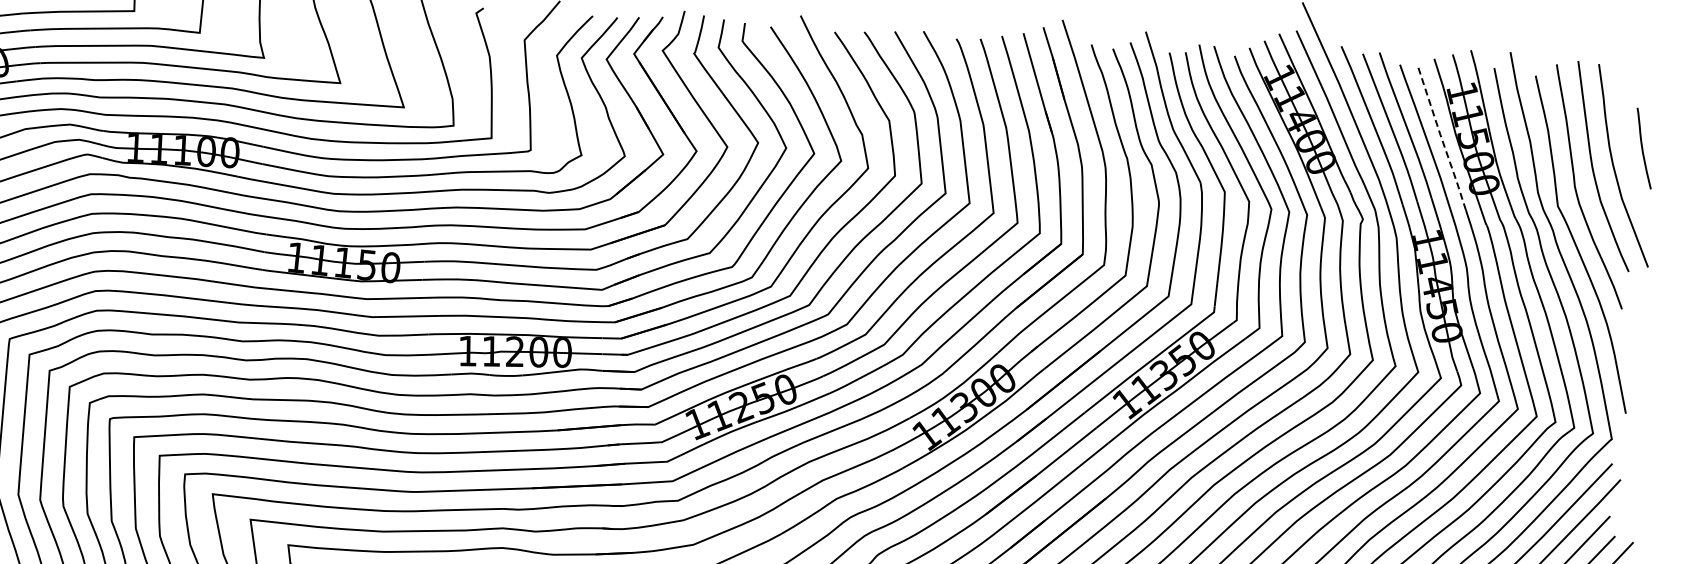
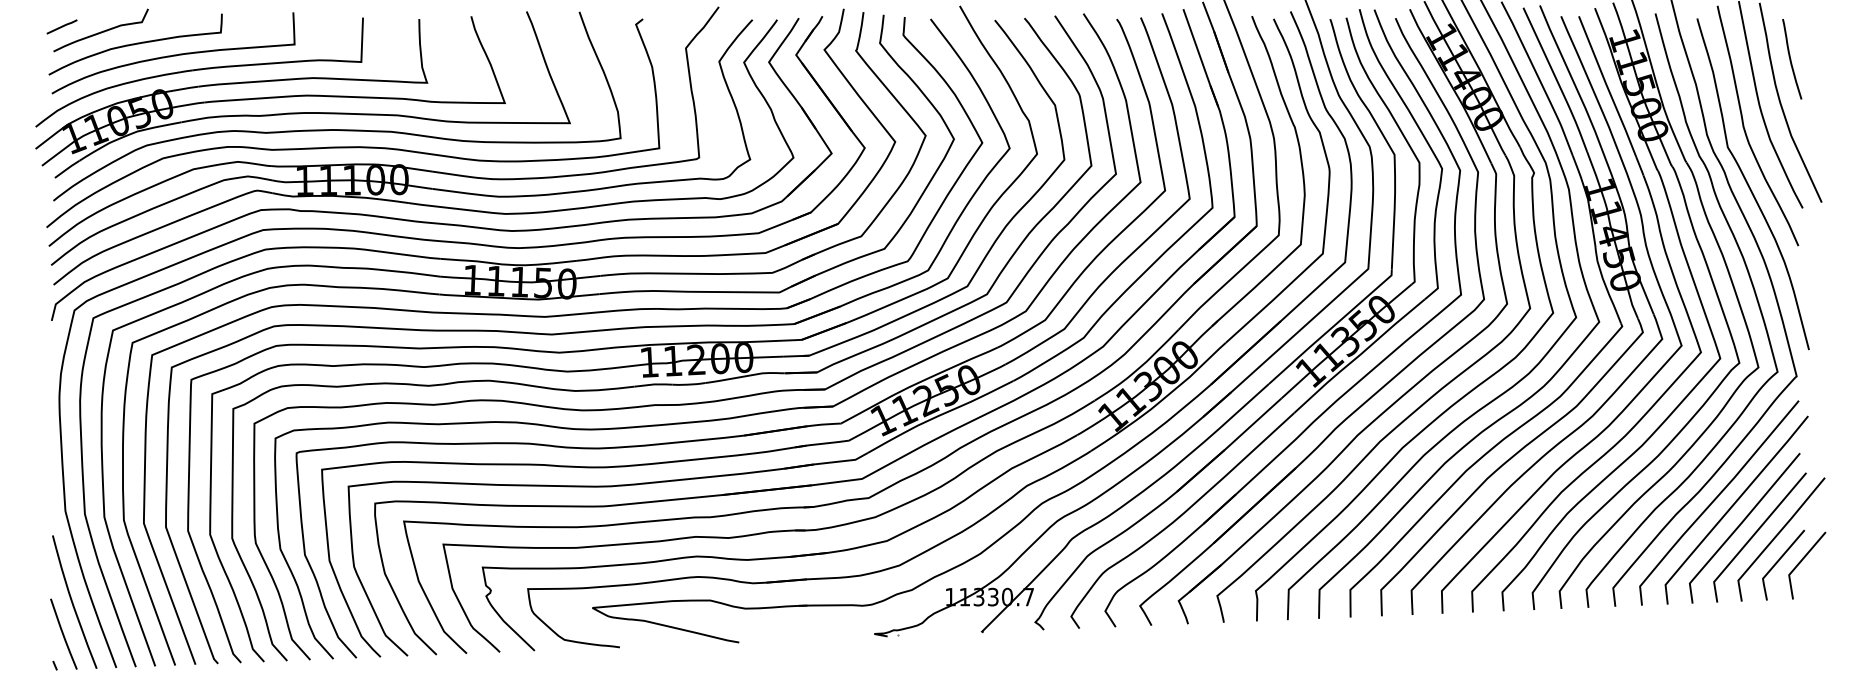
line: (1441, 138) -> (1607, 87), dashed -> solid
curve: (1643, 148) -> (1791, 59), moved

